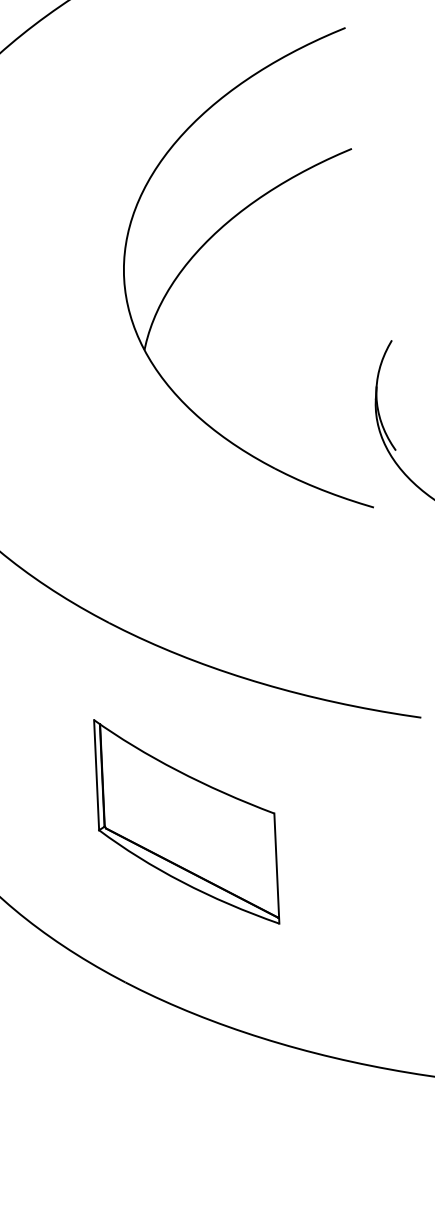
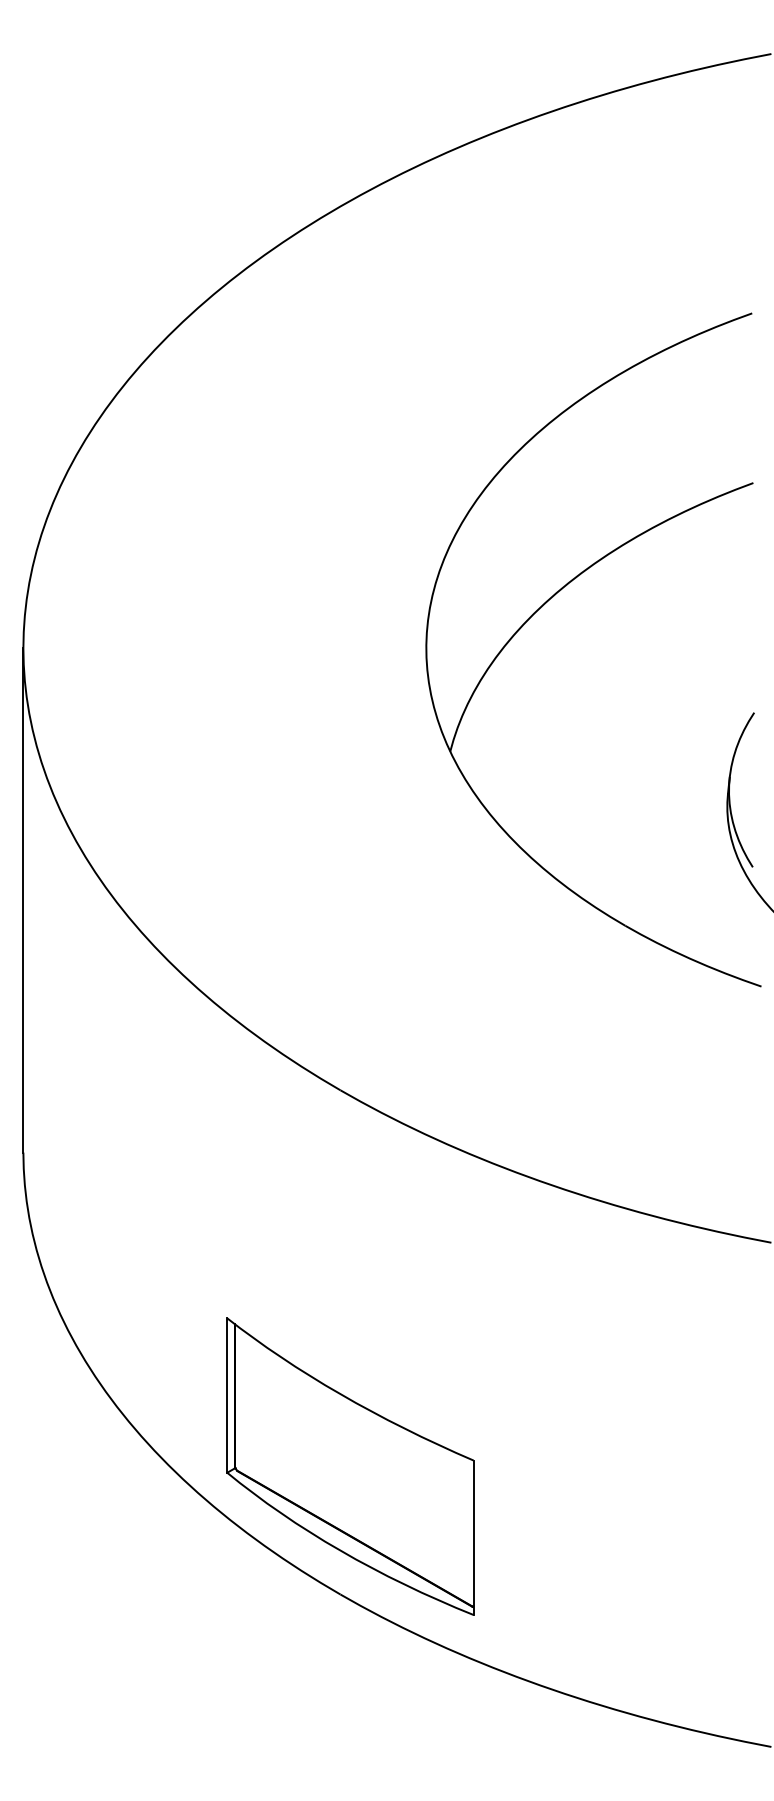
part: (213, 236) -> (553, 597), moved
part: (186, 821) -> (350, 1466), moved

